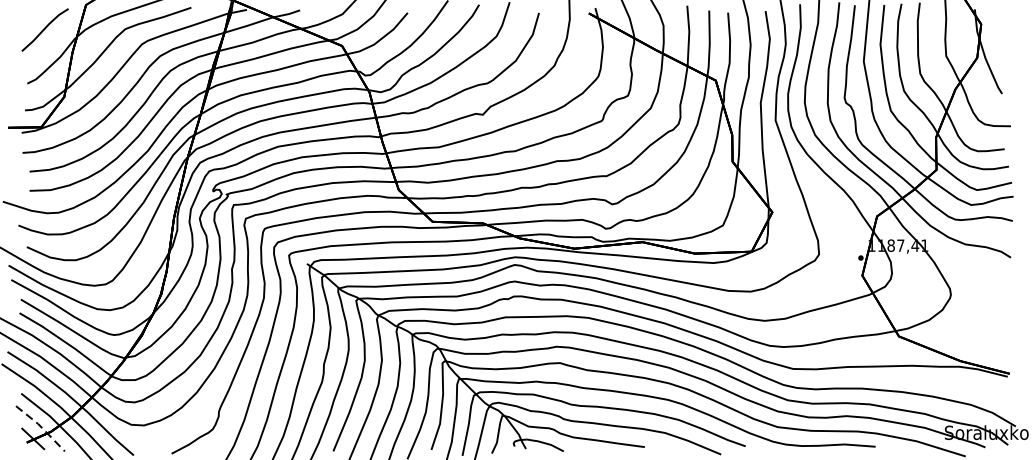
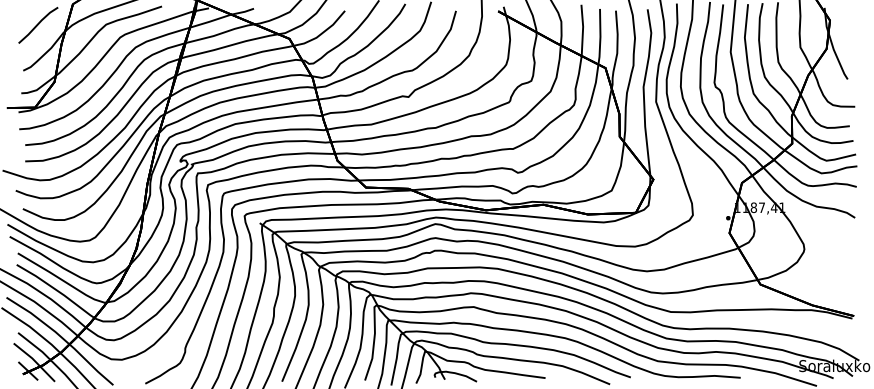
line: (41, 427) -> (35, 361), dashed -> solid

